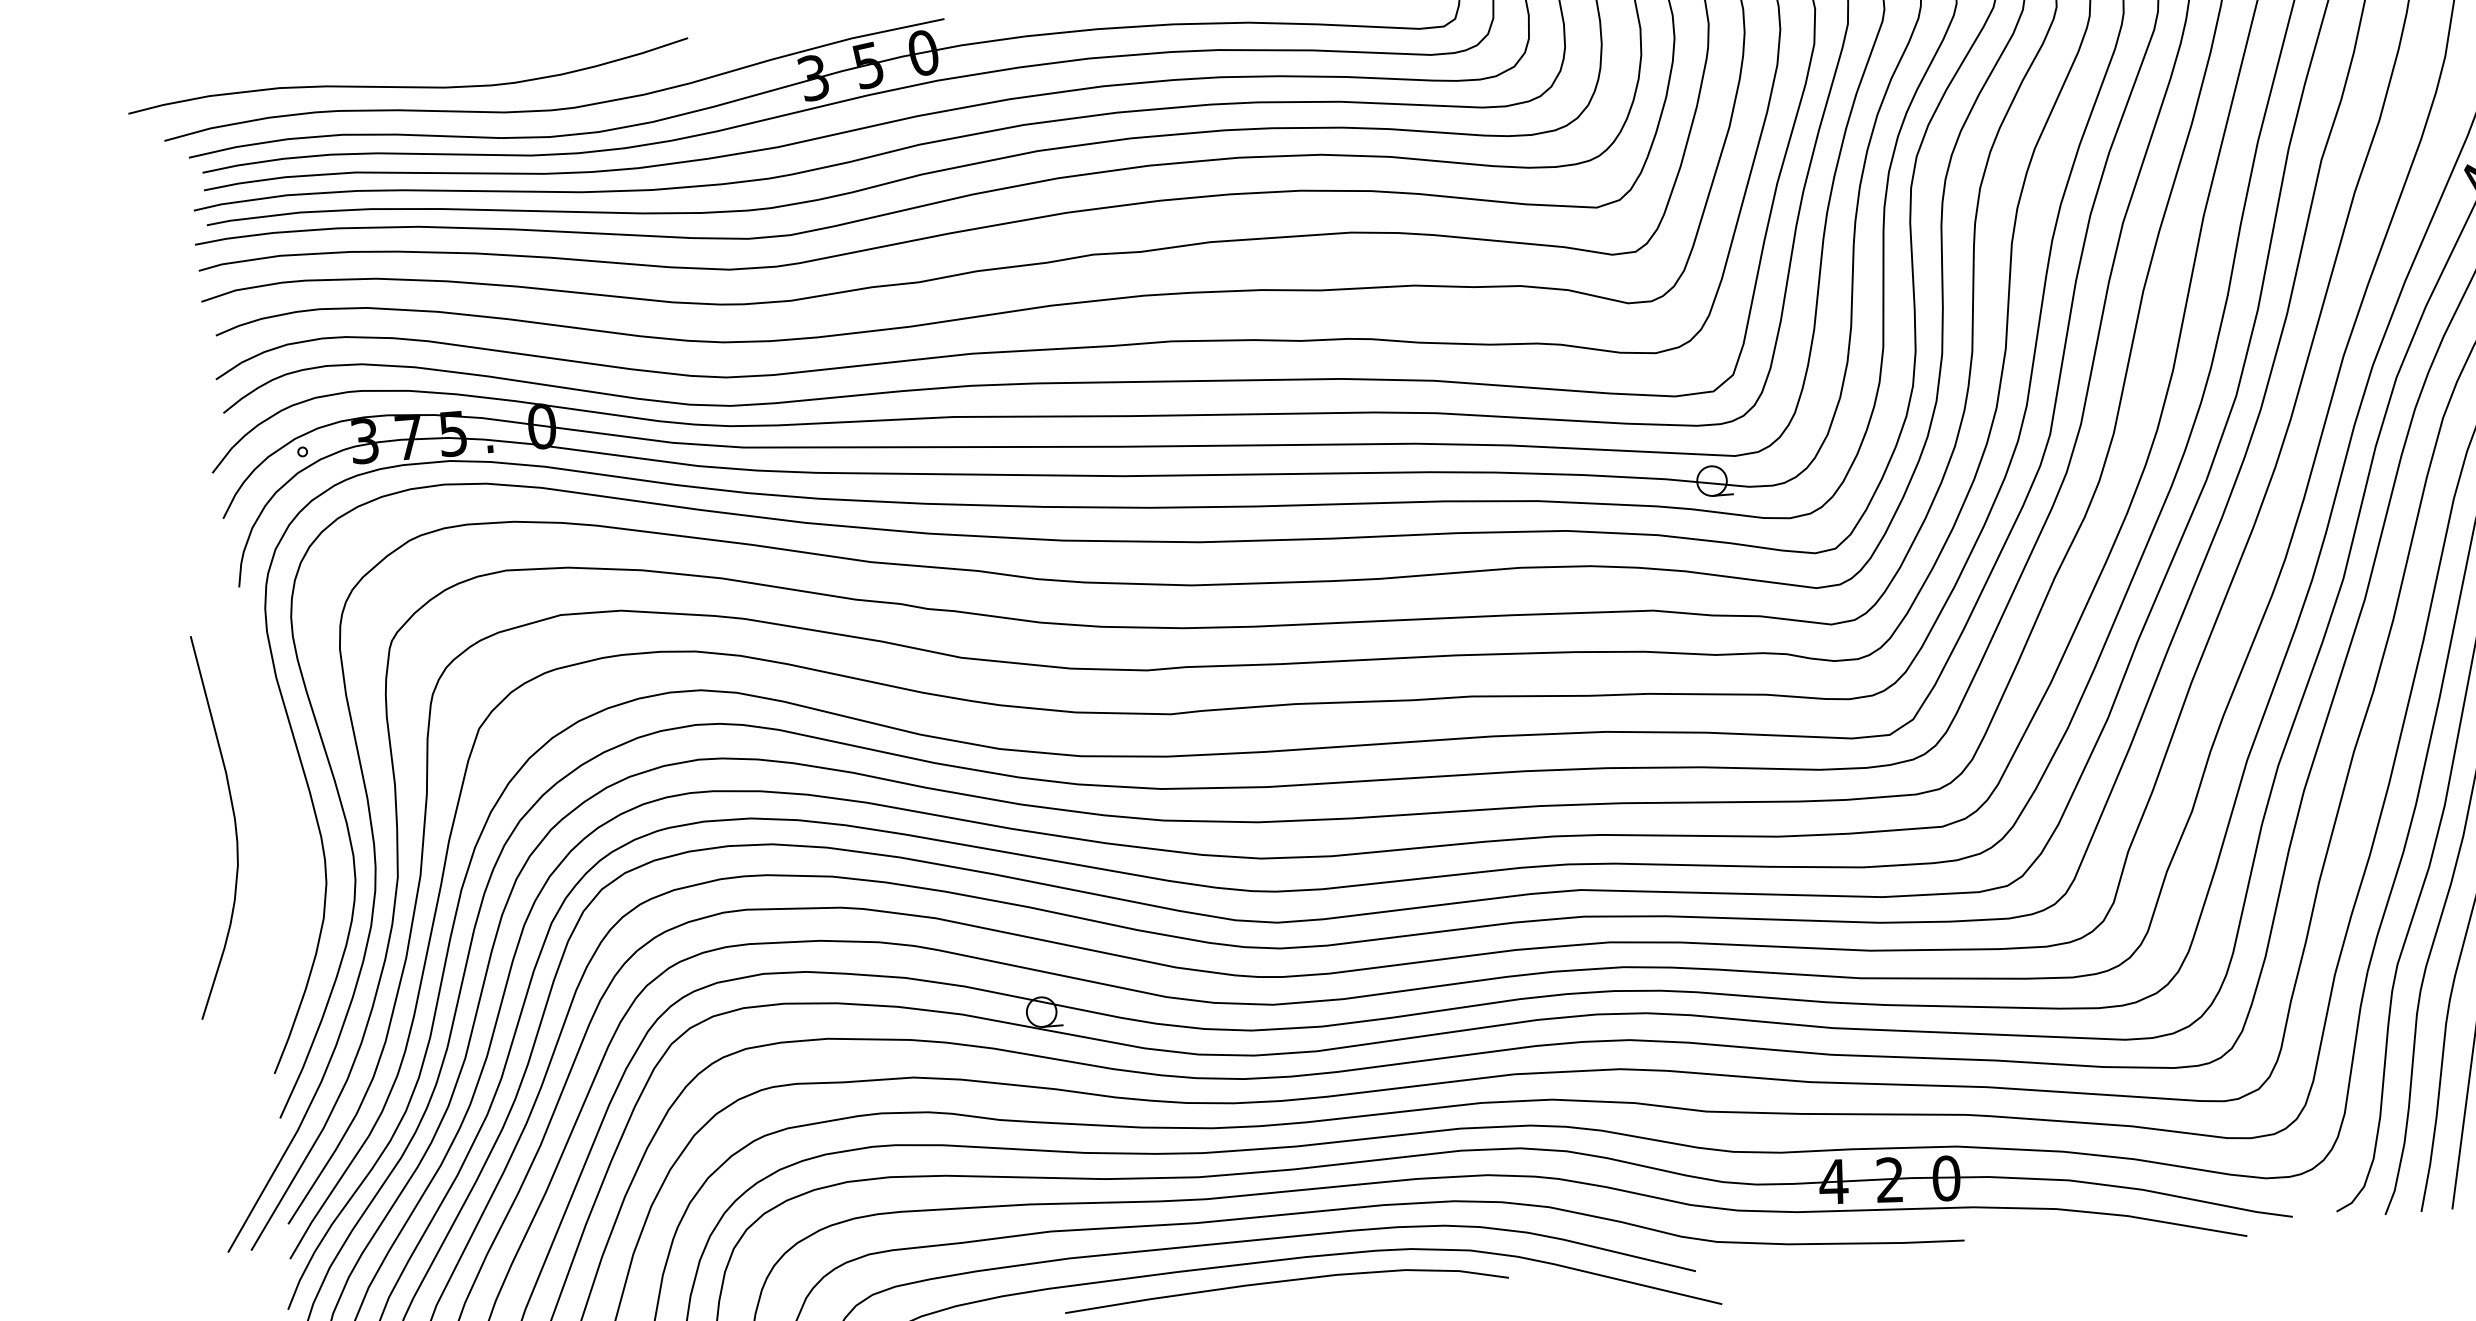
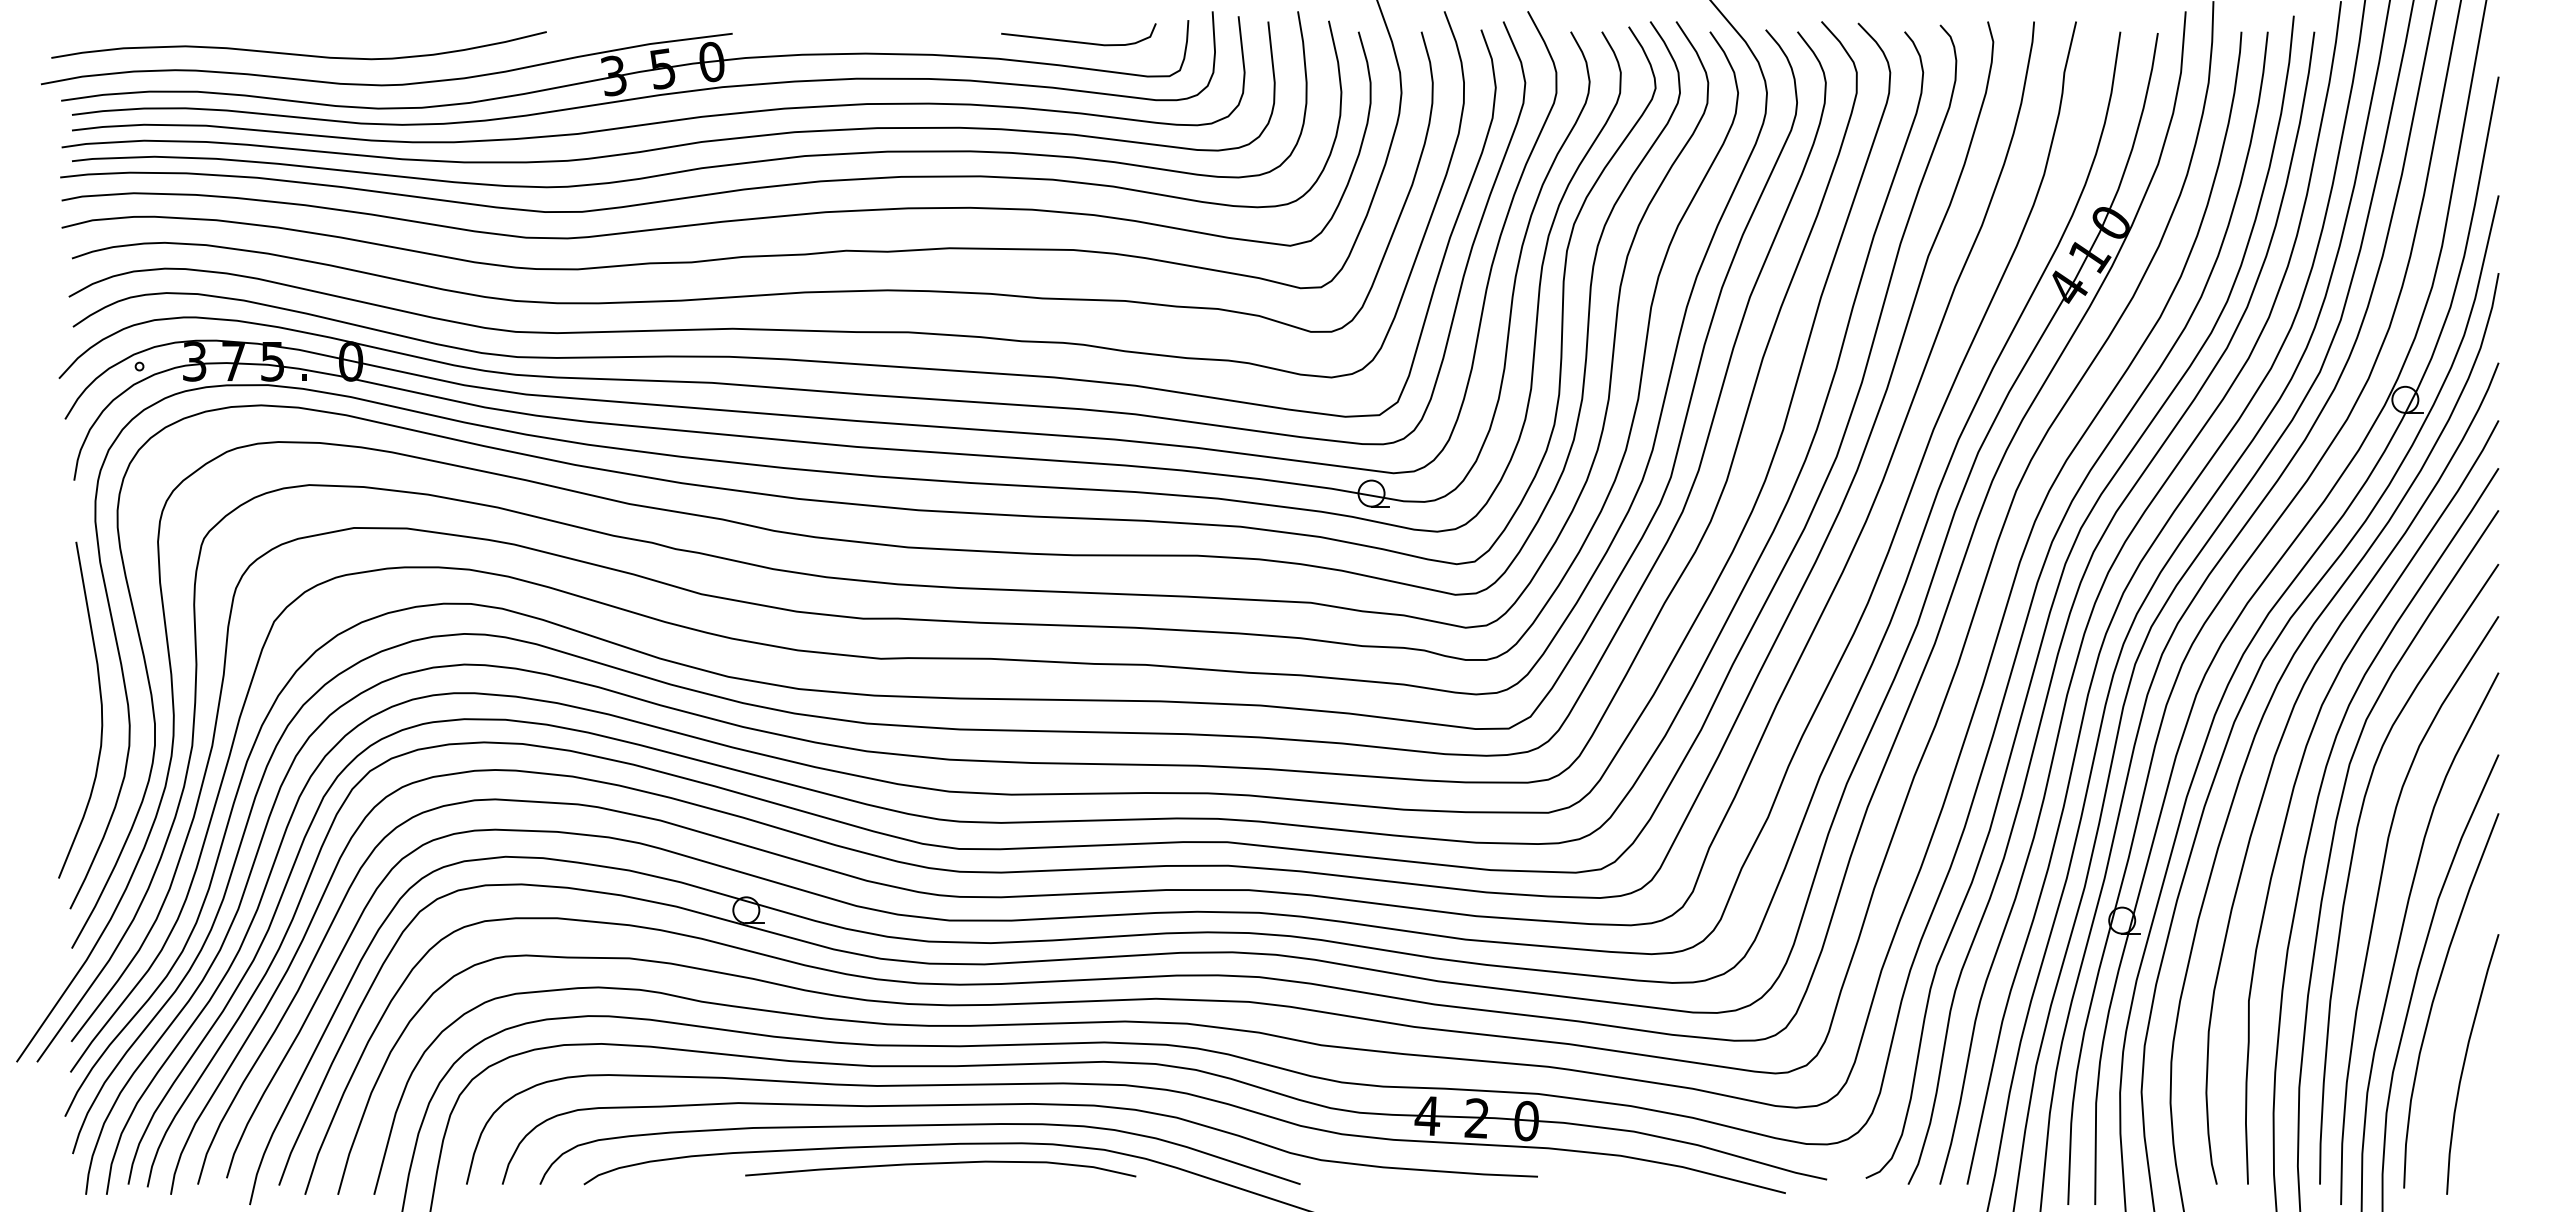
curve: (407, 85) -> (297, 53), moved
curve: (233, 818) -> (100, 704), moved

